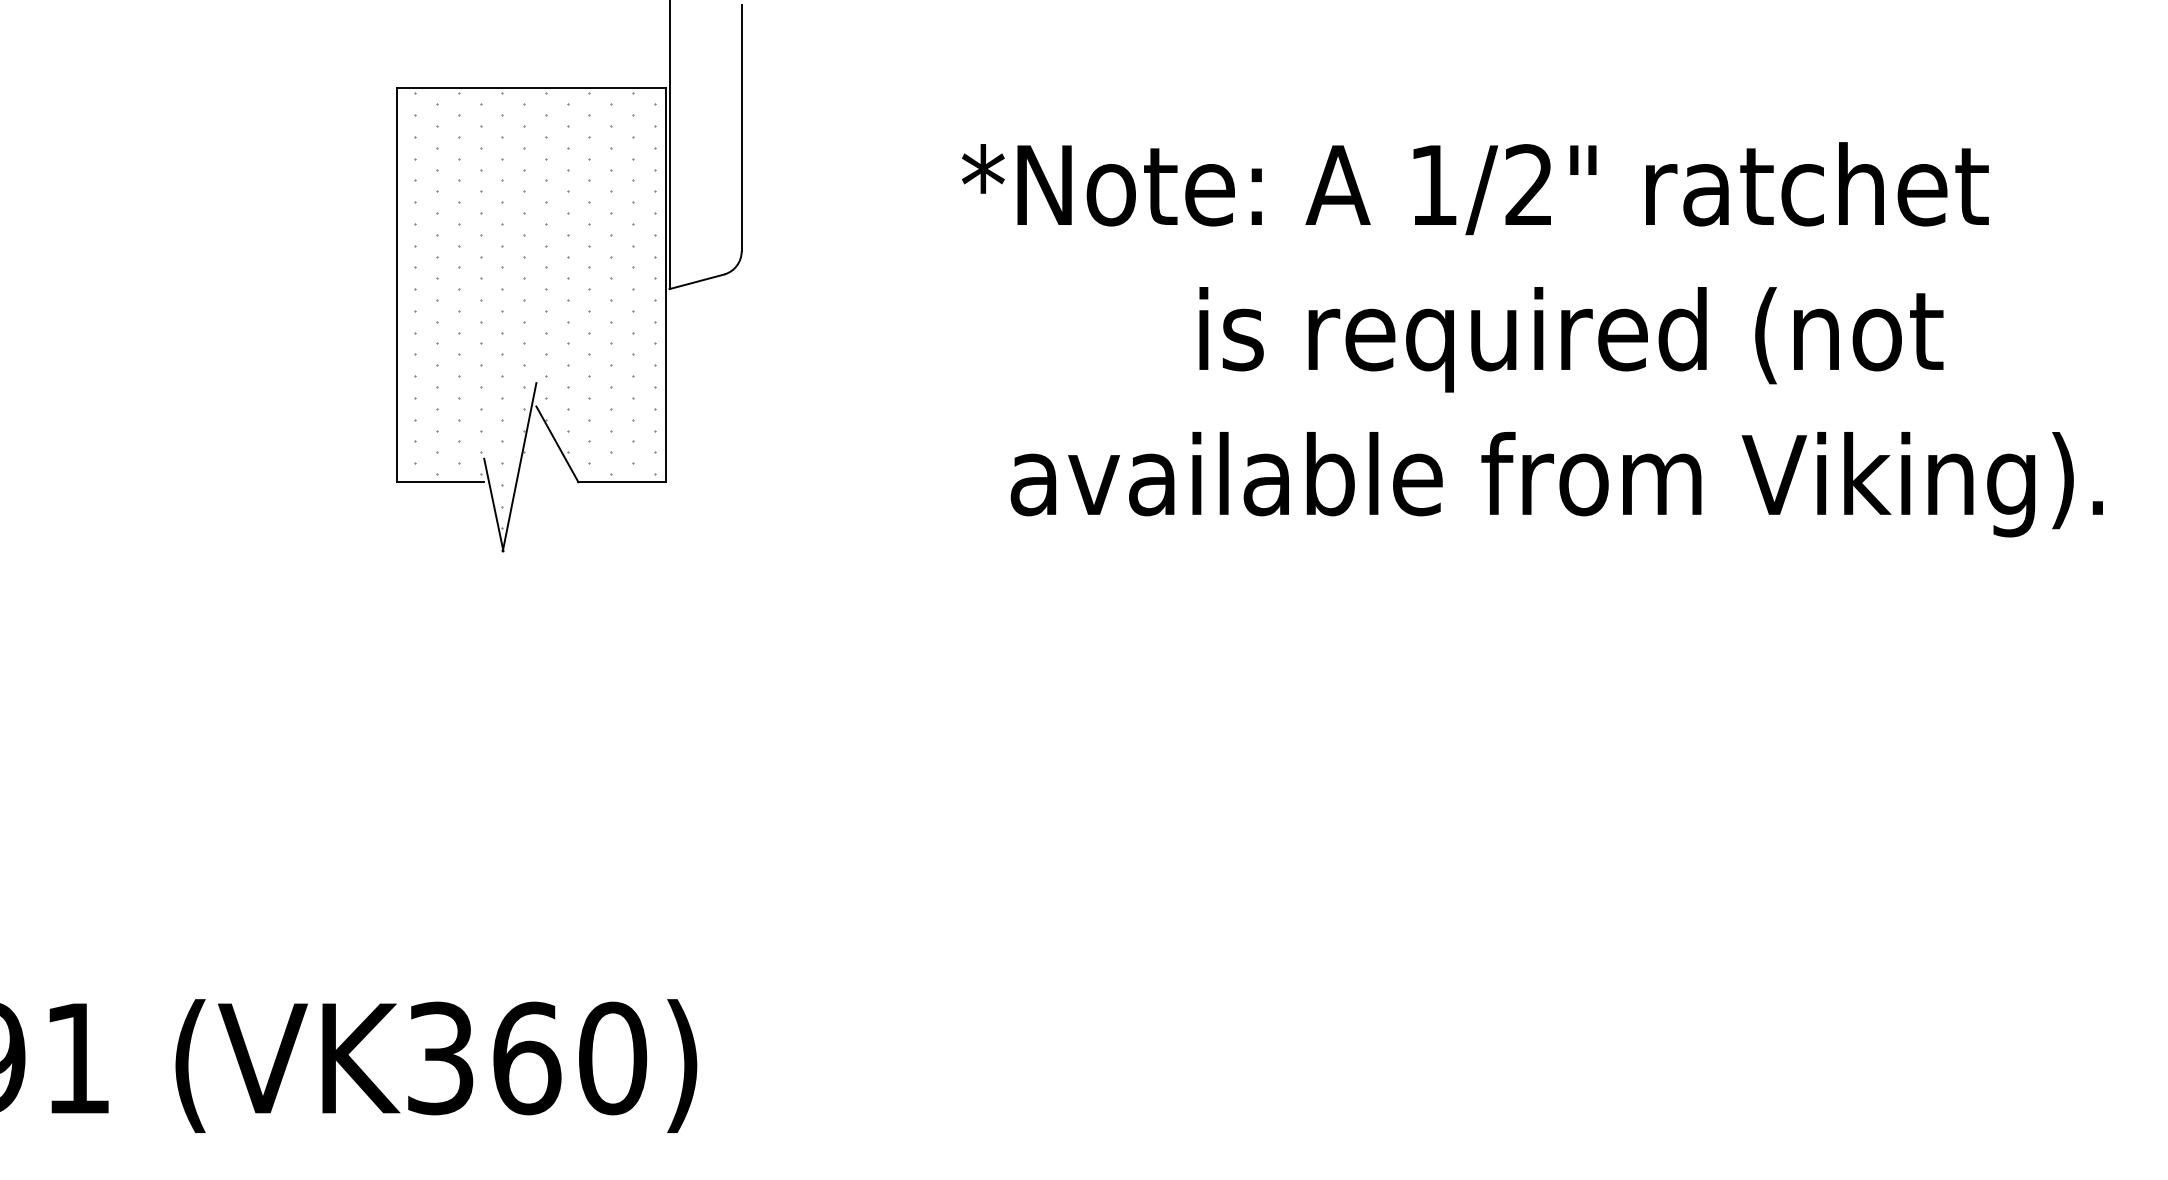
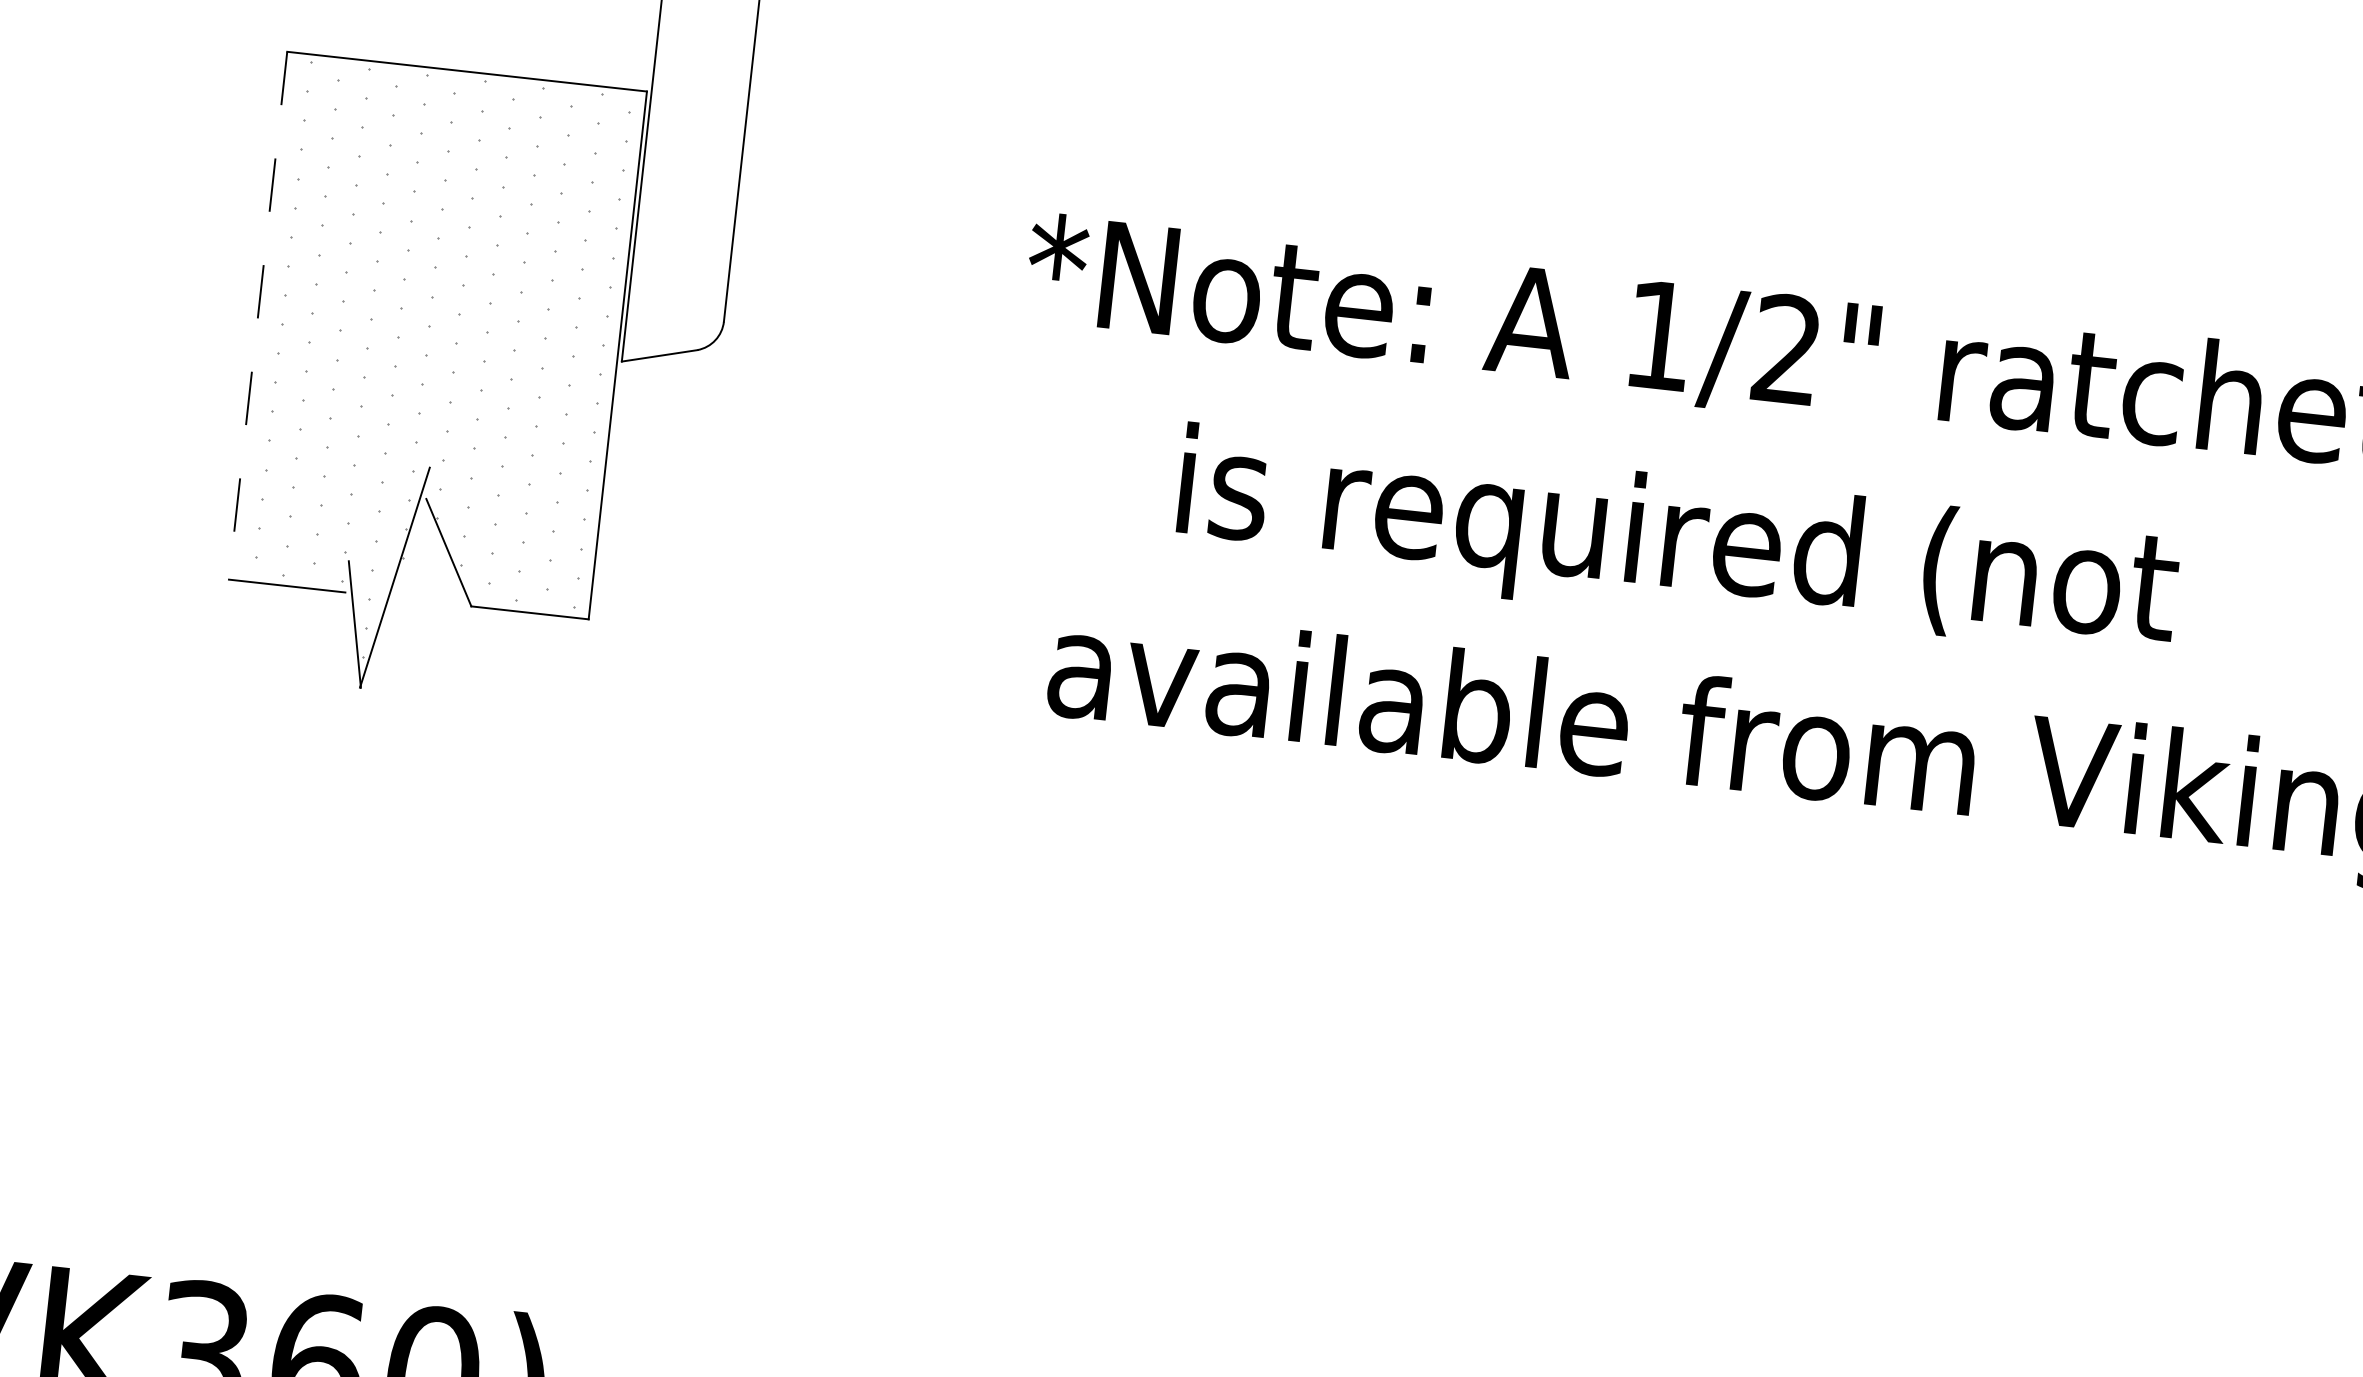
line: (397, 285) -> (258, 316), solid -> dashed
text: (1571, 339) -> (1677, 546), moved

